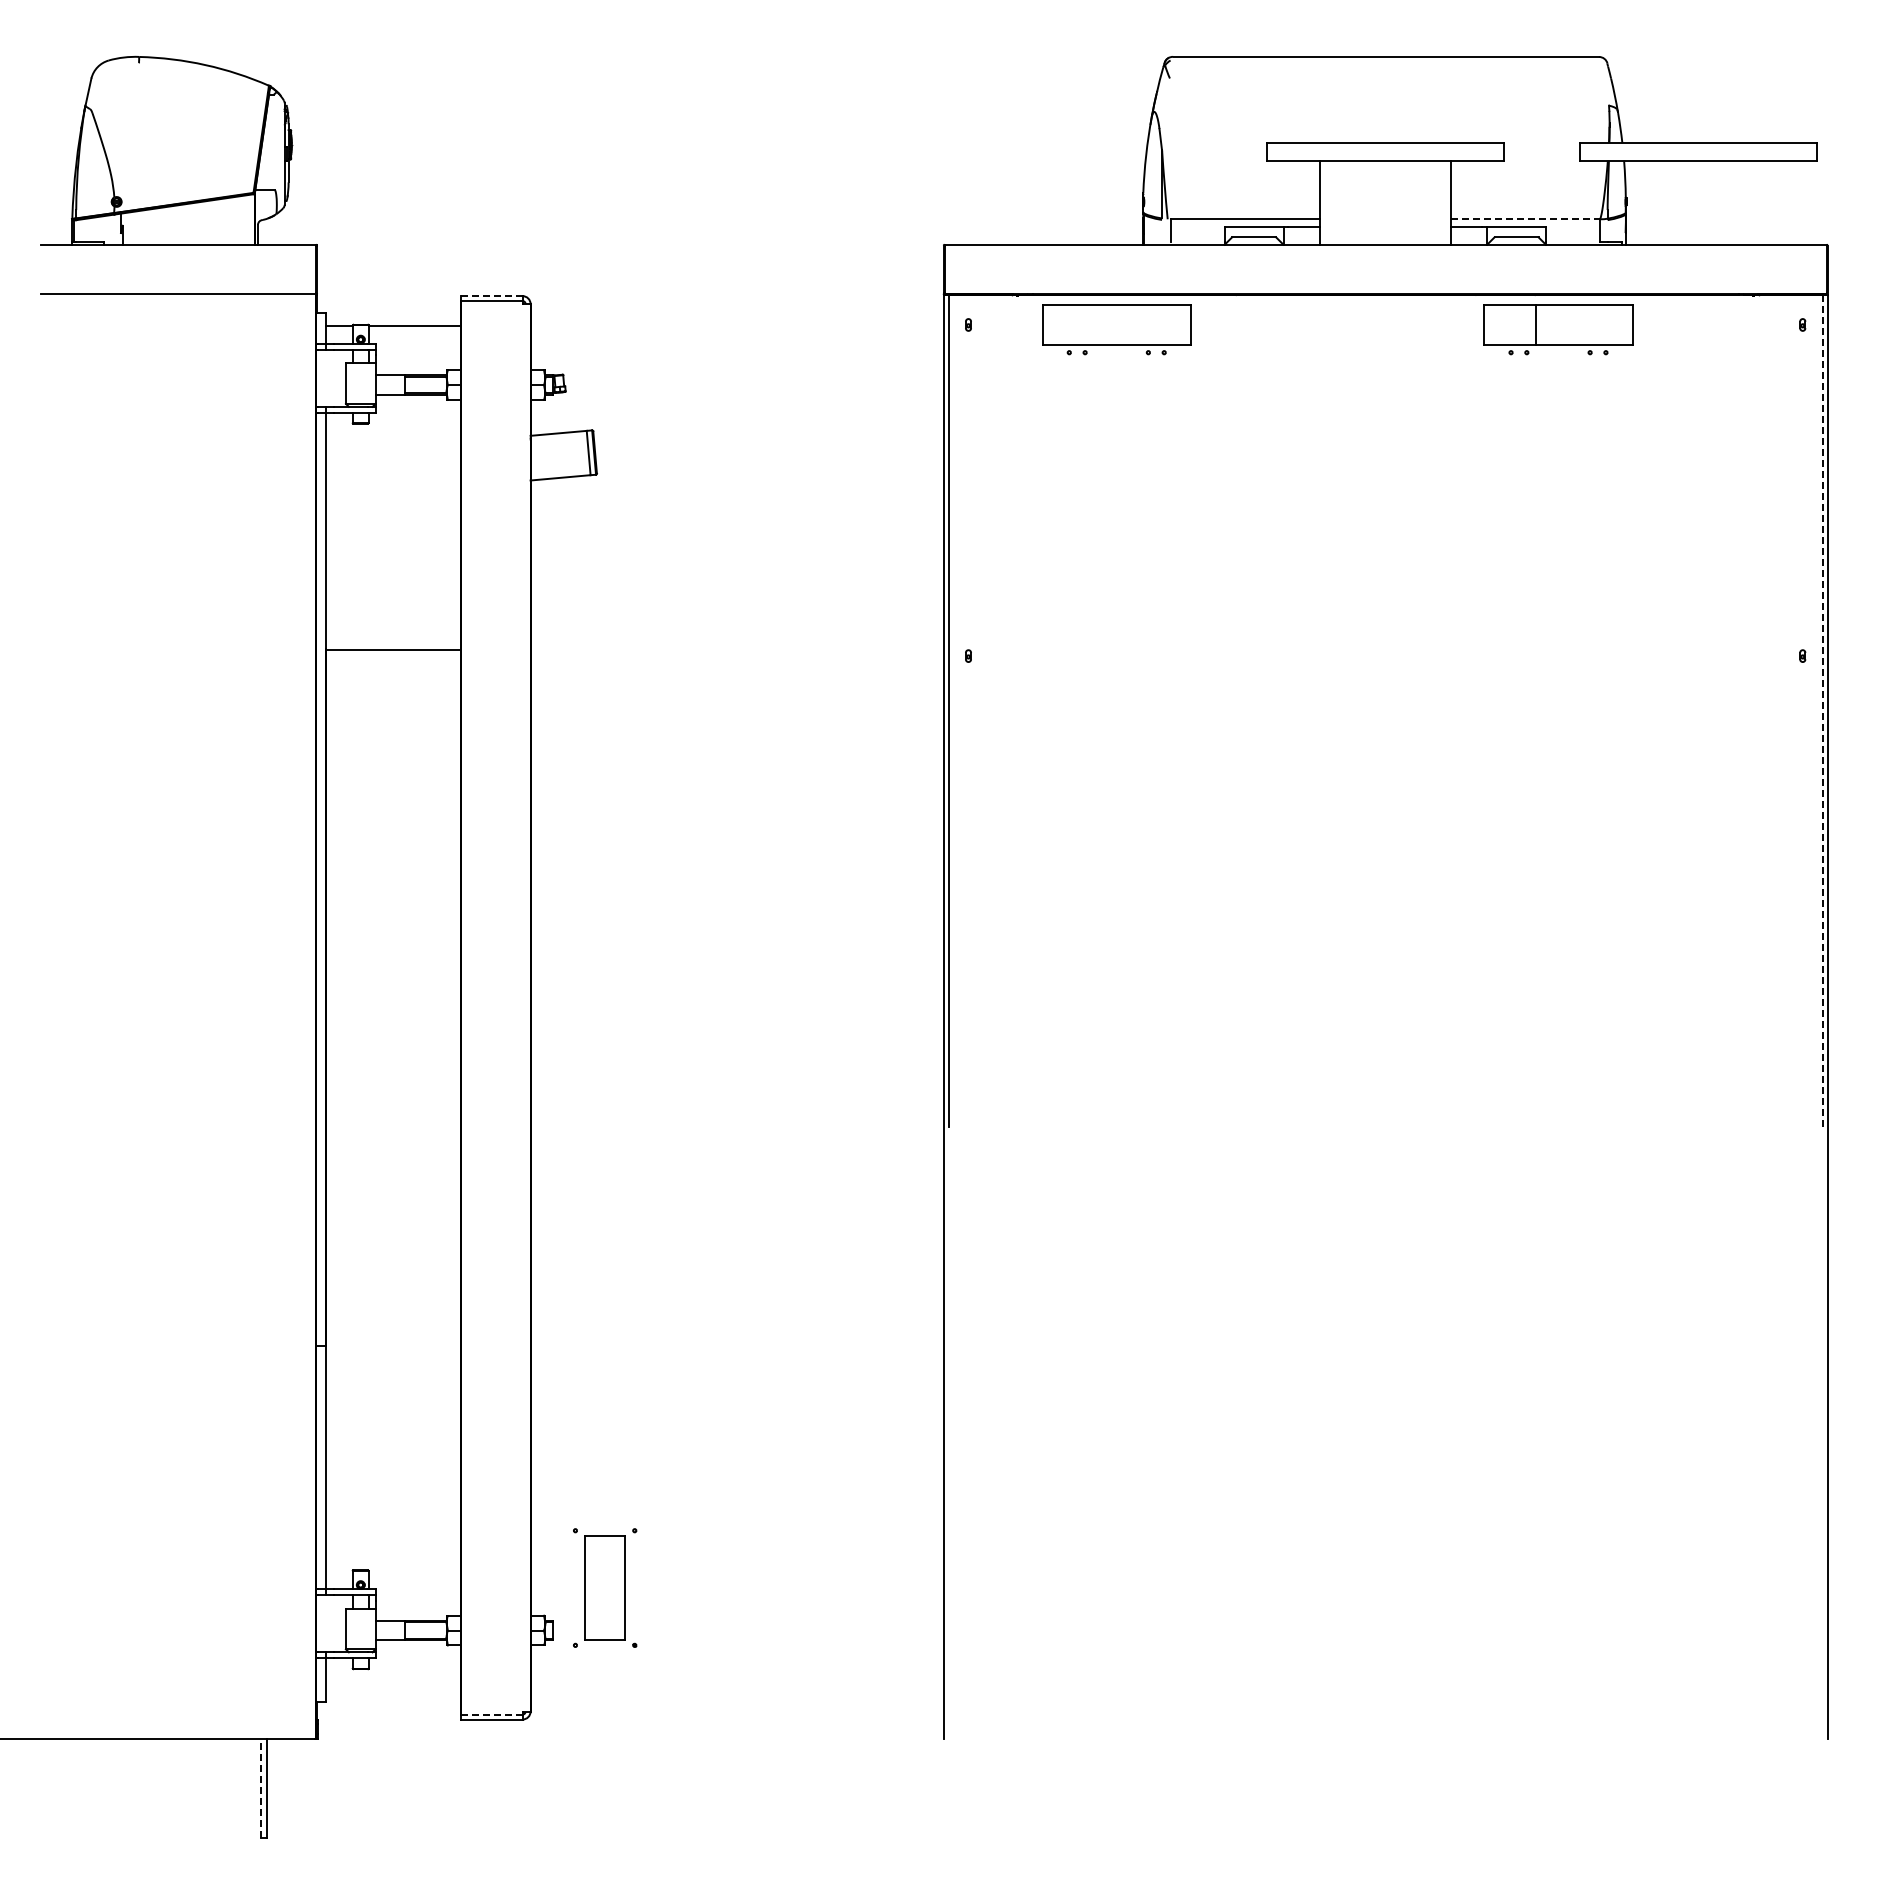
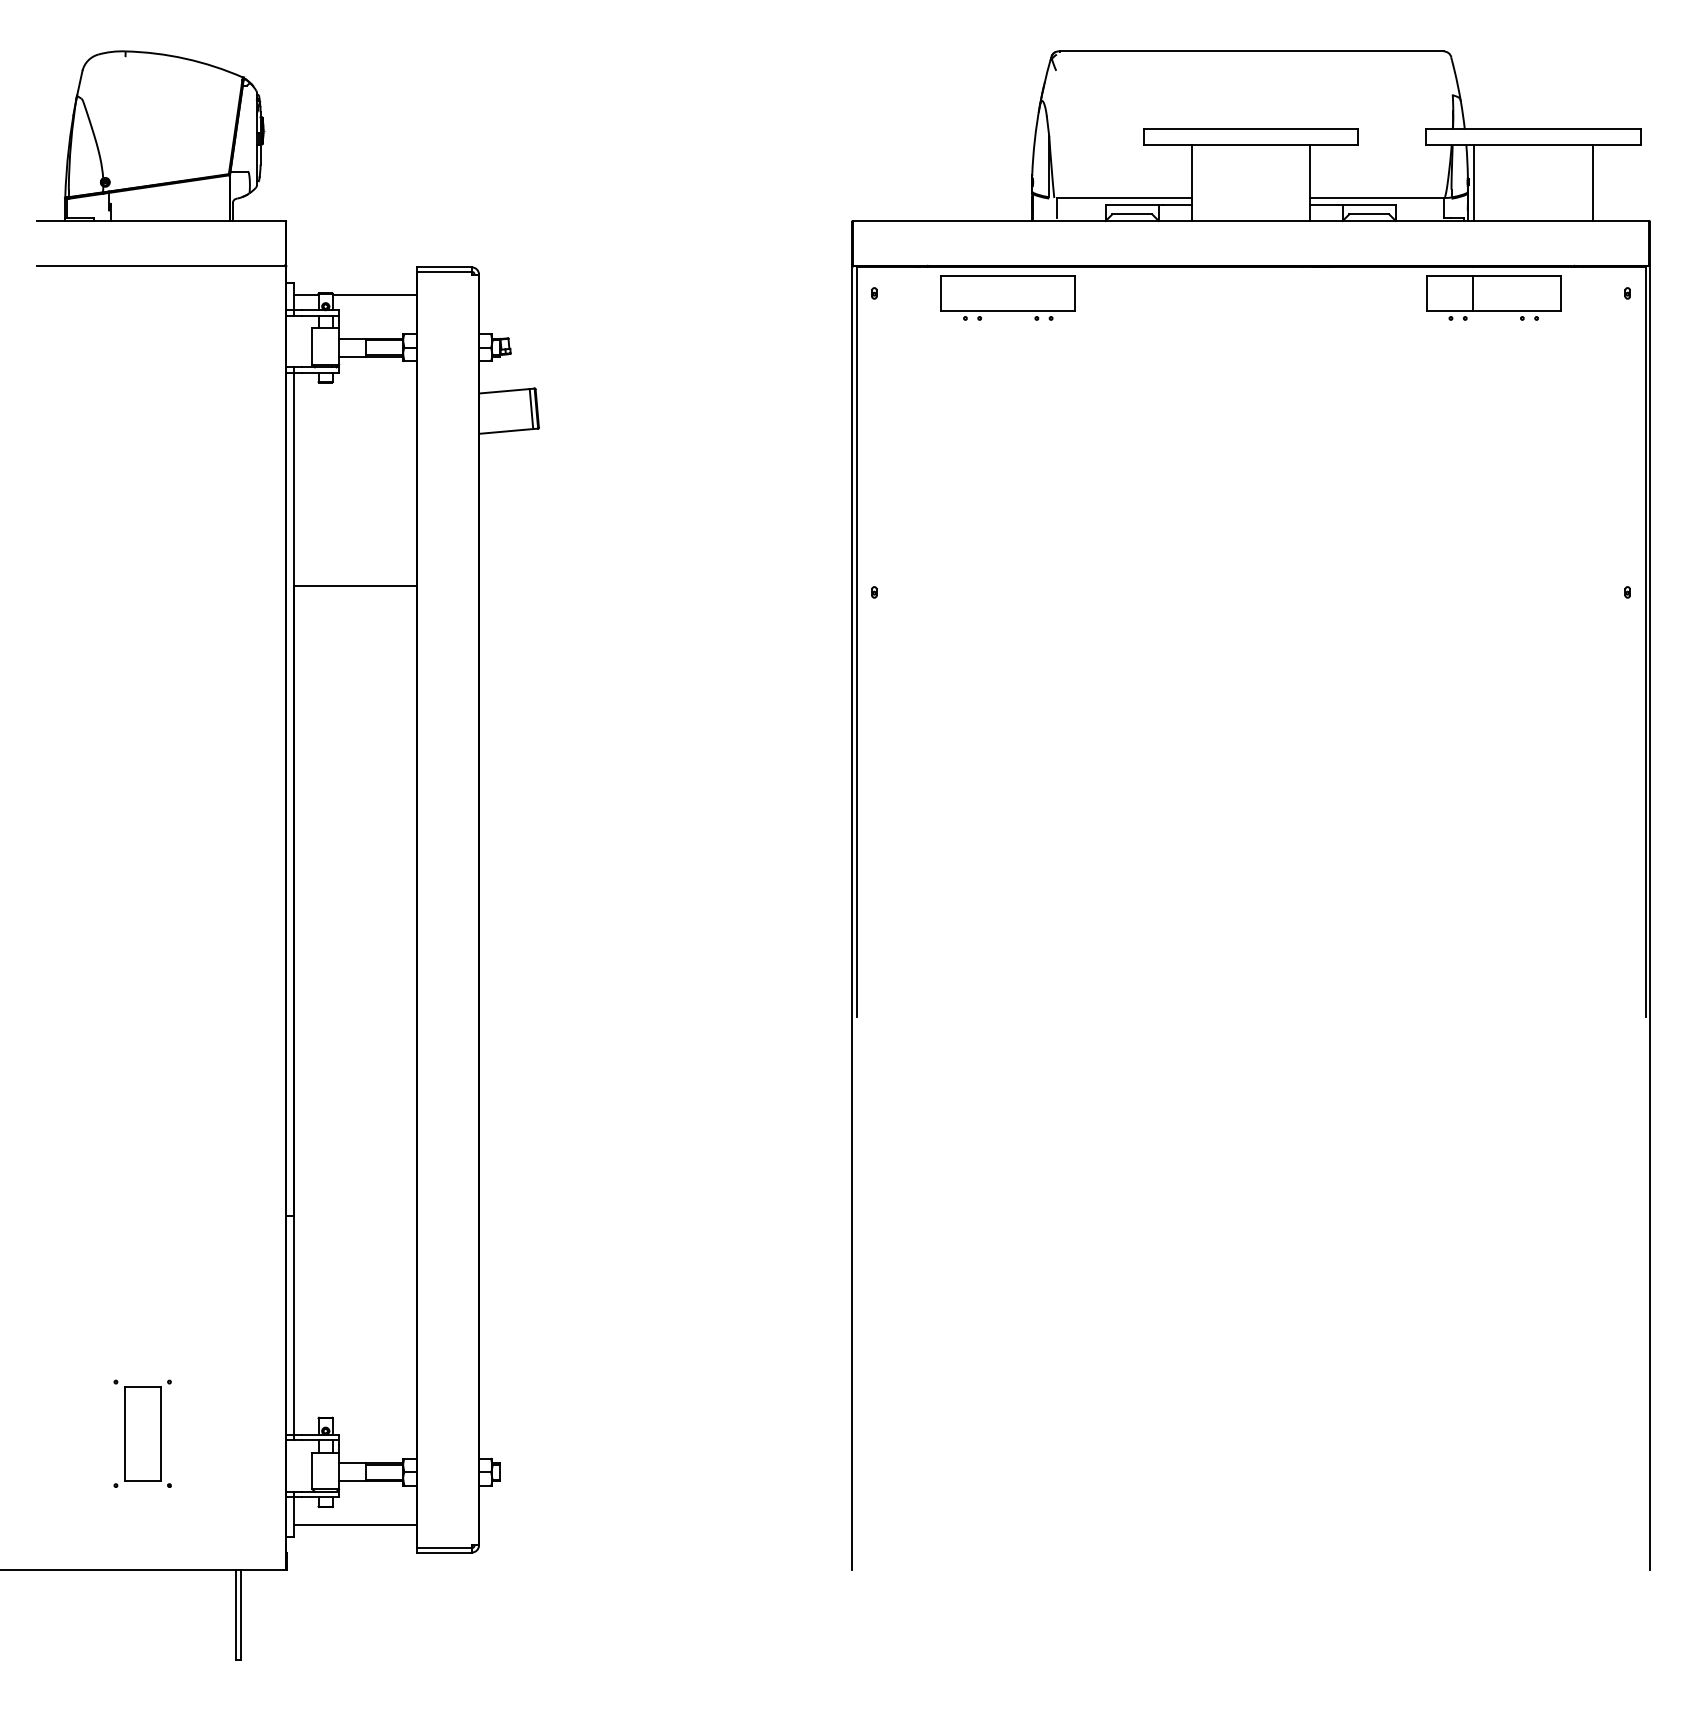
line: (1632, 202) -> (1473, 182), added
line: (1764, 202) -> (1593, 182), added
line: (1526, 219) -> (1378, 198), dashed -> solid
line: (492, 296) -> (444, 267), dashed -> solid
part: (1558, 329) -> (1493, 297), moved
line: (1822, 711) -> (1645, 642), dashed -> solid
part: (605, 1587) -> (143, 1433), moved
line: (393, 1689) -> (355, 1525), added
line: (492, 1714) -> (444, 1548), dashed -> solid
line: (260, 1788) -> (235, 1614), dashed -> solid

